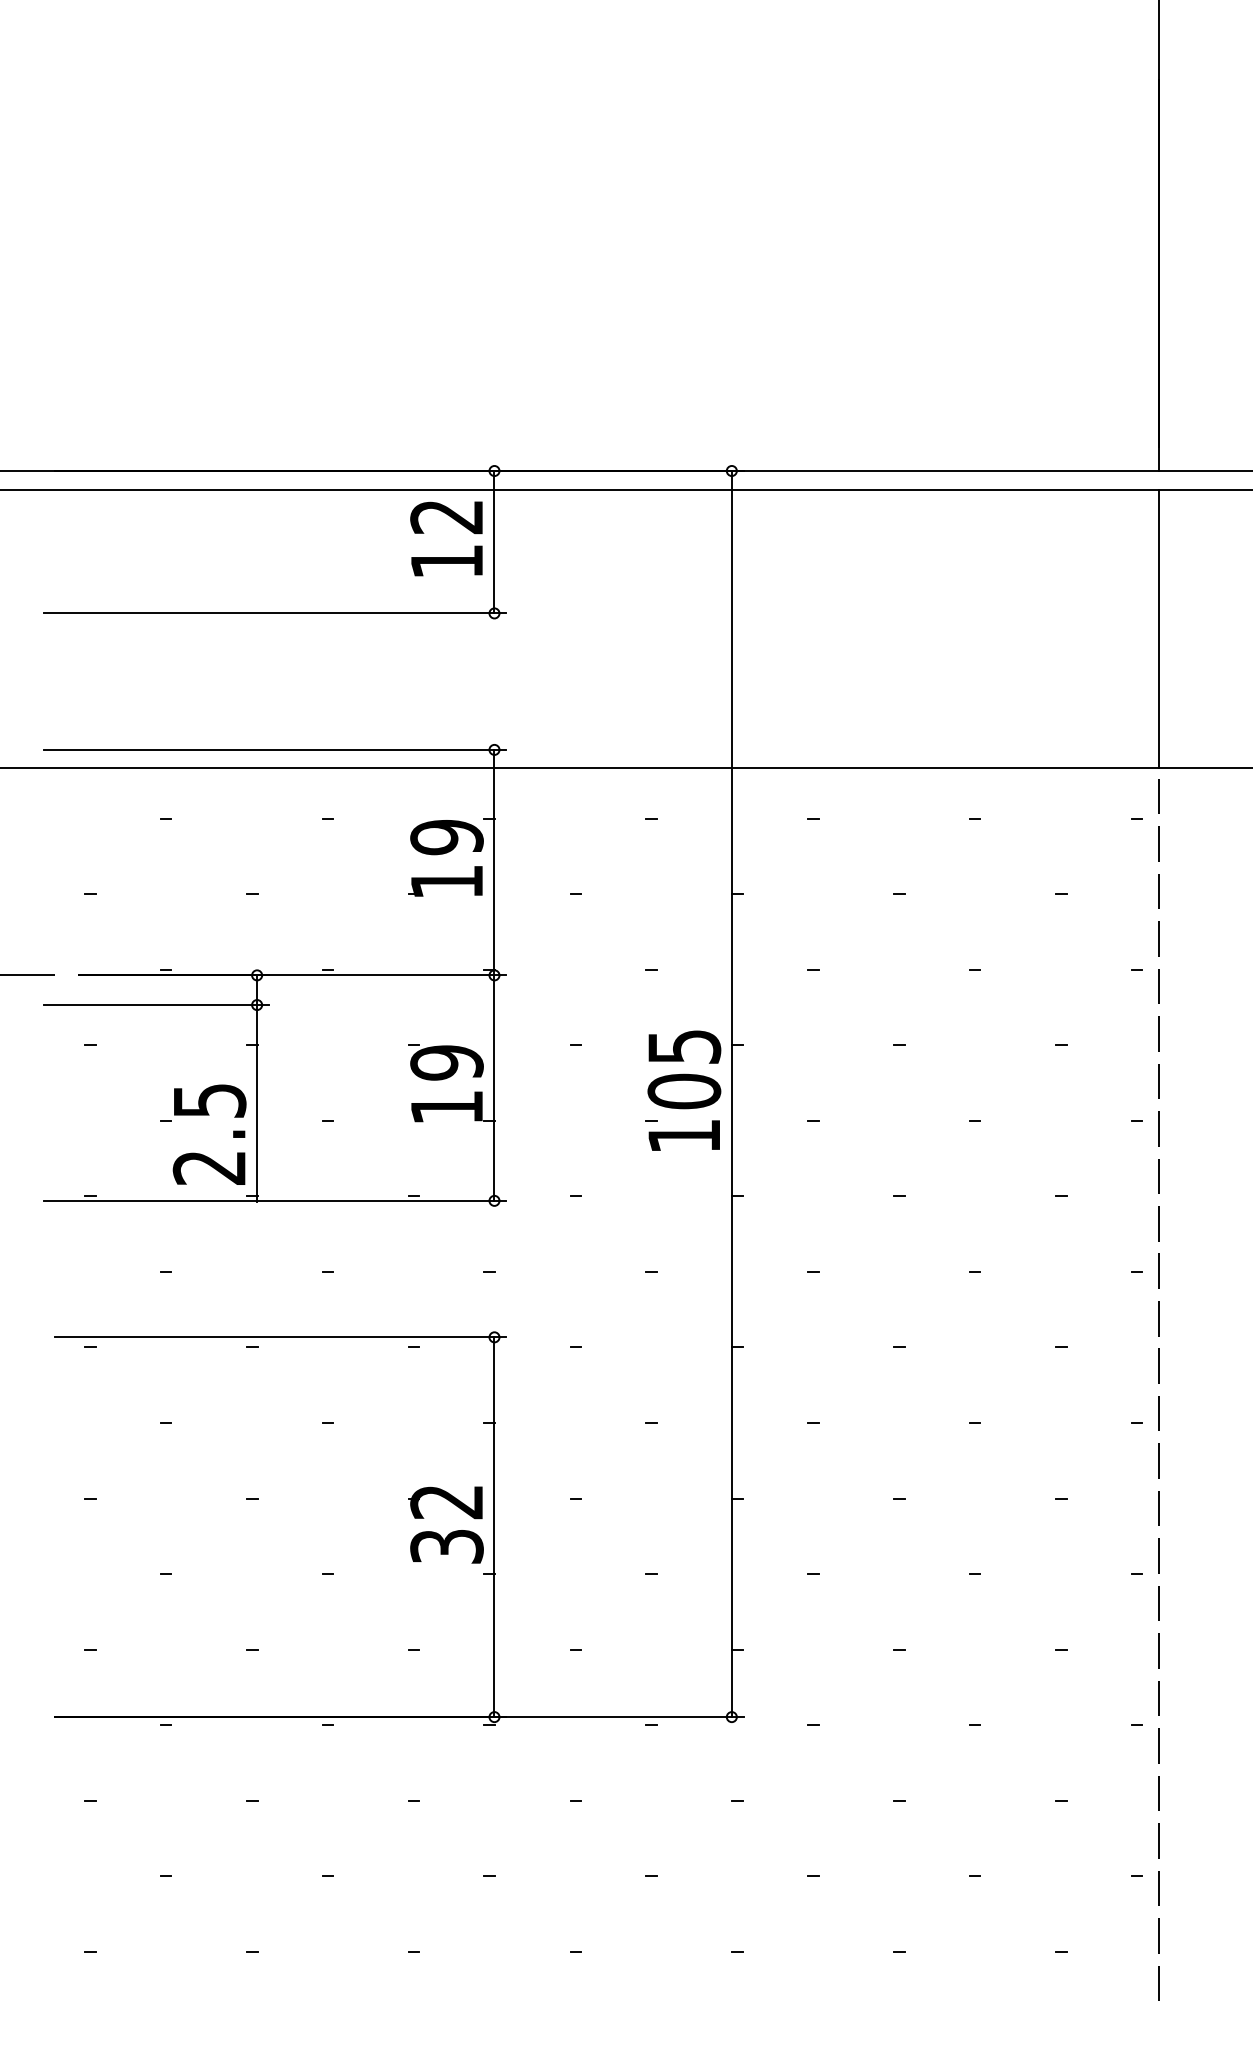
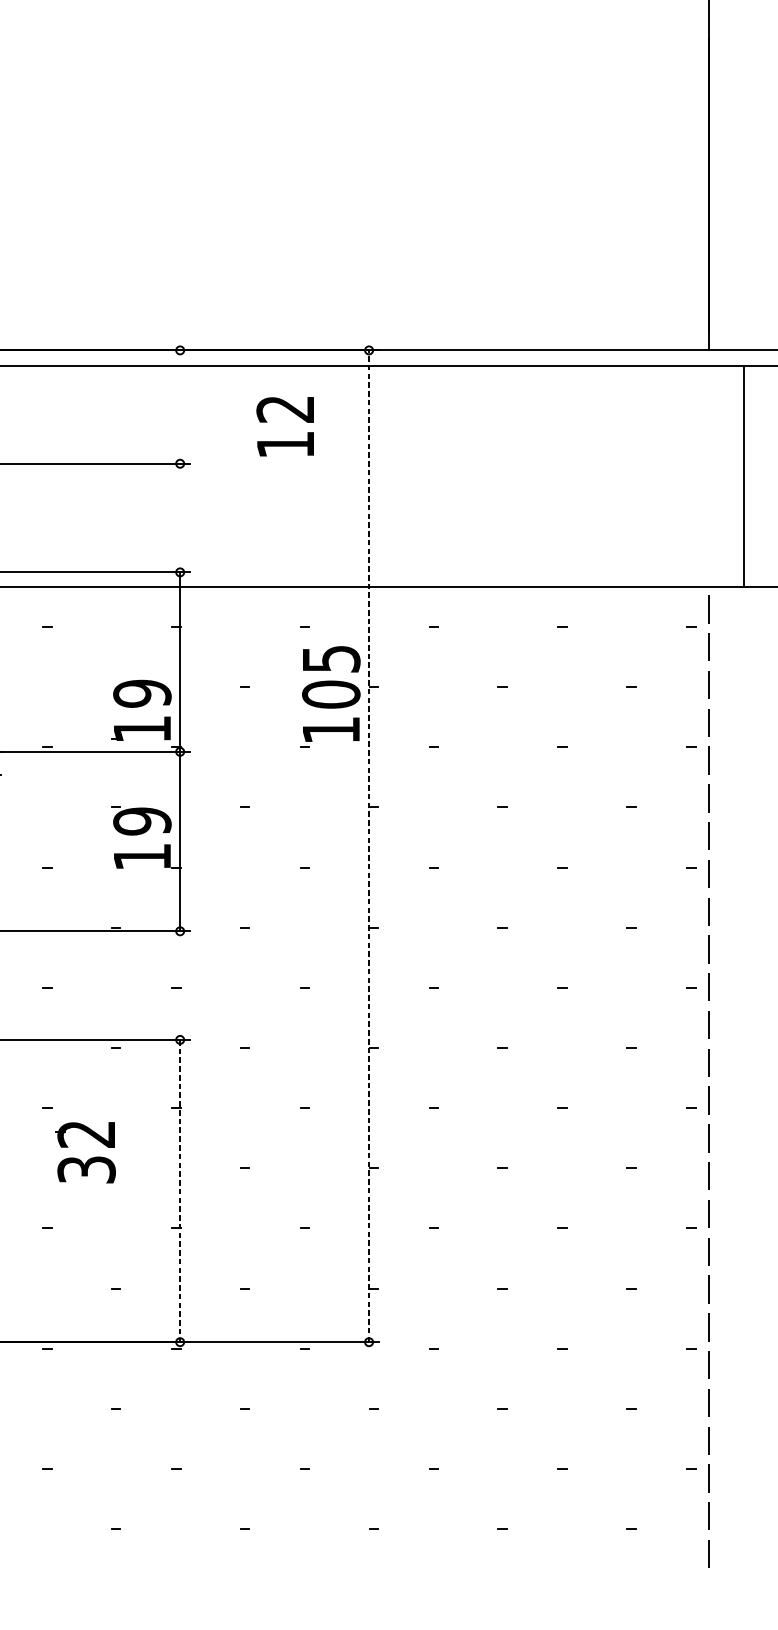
text: (446, 538) -> (285, 426), moved
line: (494, 542) -> (180, 407), removed
line: (1159, 628) -> (744, 475), moved
part: (445, 858) -> (141, 710), moved
text: (684, 1090) -> (331, 693), moved
line: (731, 1093) -> (368, 845), solid -> dashed
line: (494, 1527) -> (180, 1191), solid -> dashed
part: (450, 1532) -> (89, 1158), moved

